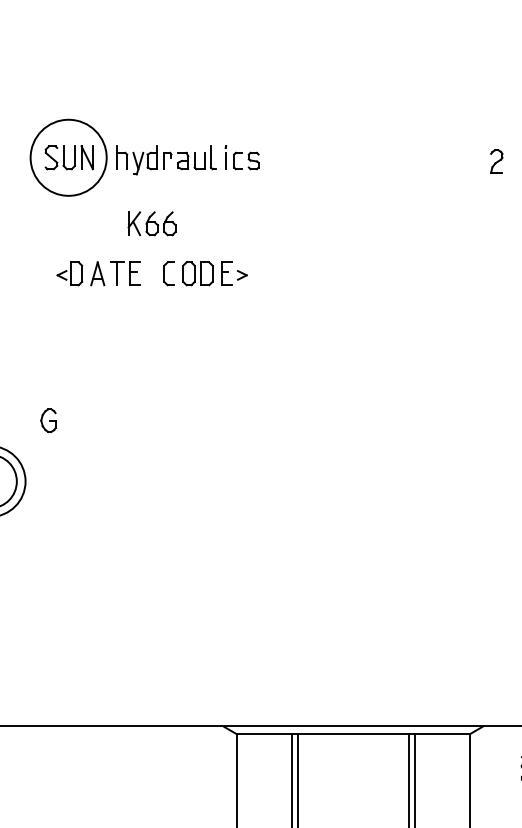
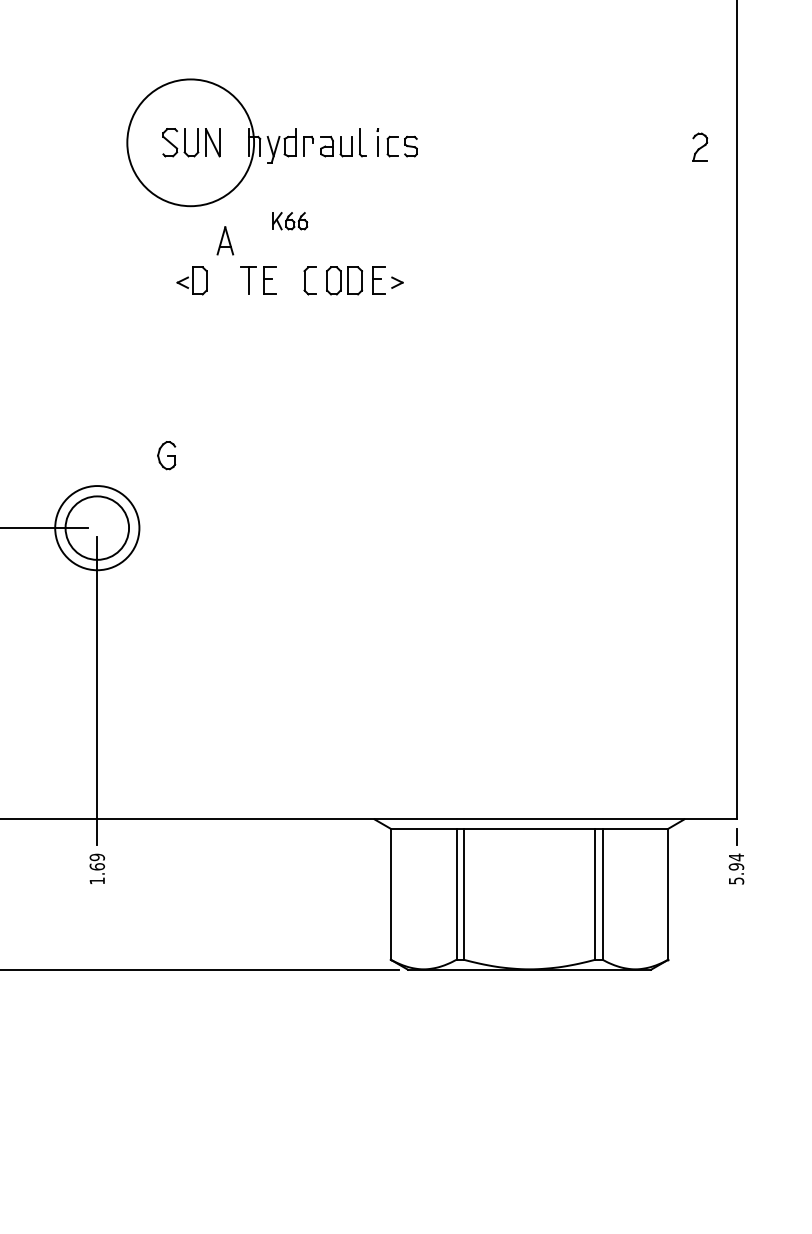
circle: (68, 157) -> (190, 142), size x1.4
part: (152, 223) -> (290, 220), size x0.6
part: (97, 273) -> (225, 240), moved

